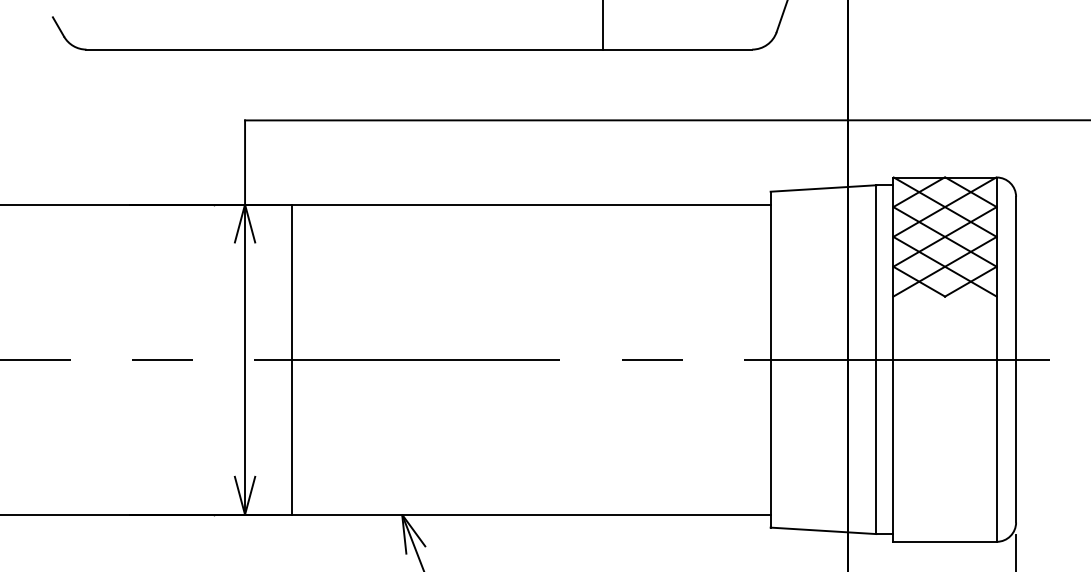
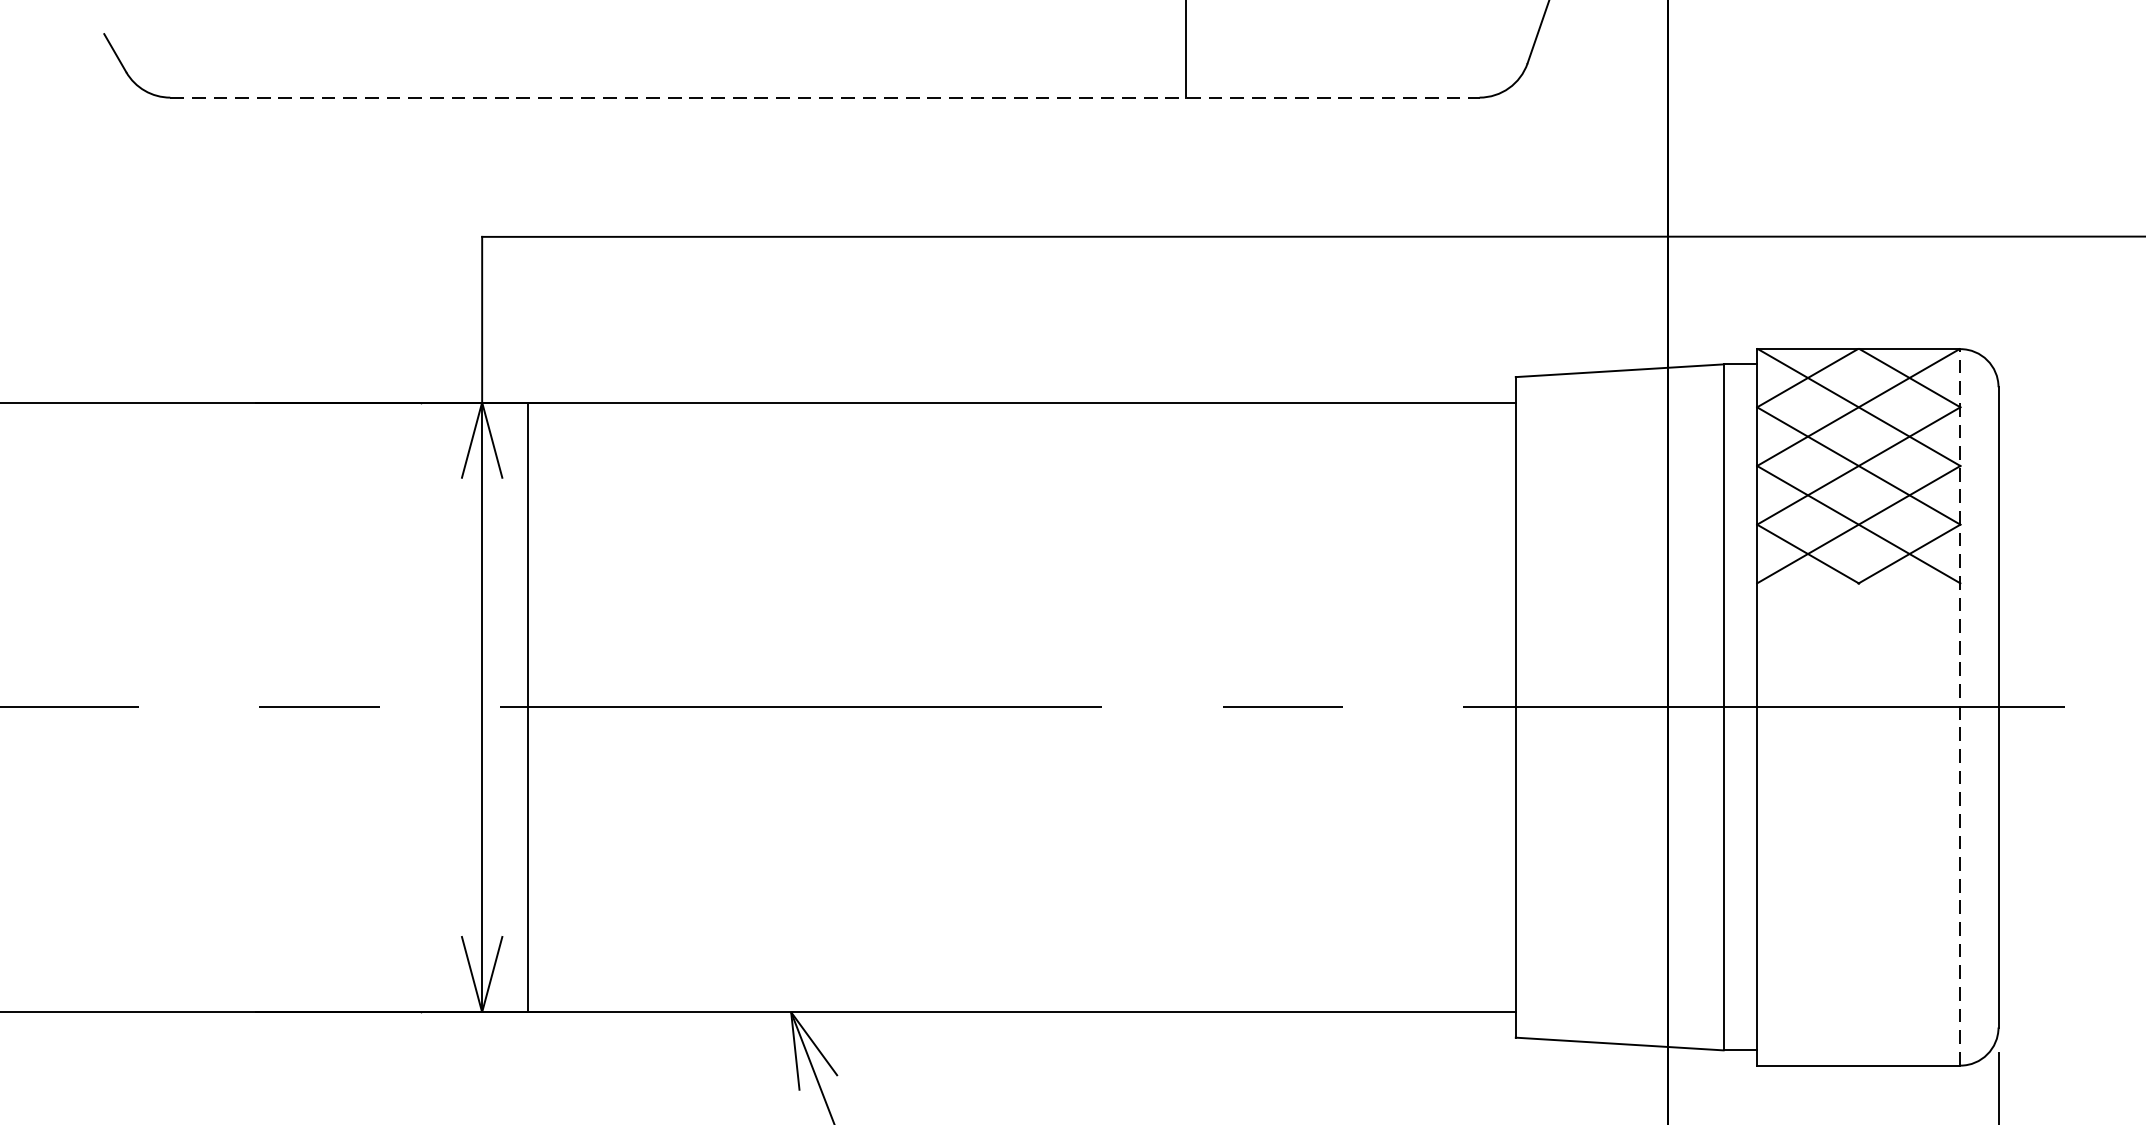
line: (419, 49) -> (825, 97), solid -> dashed
line: (292, 359) -> (528, 707), moved
line: (996, 359) -> (1959, 707), solid -> dashed

